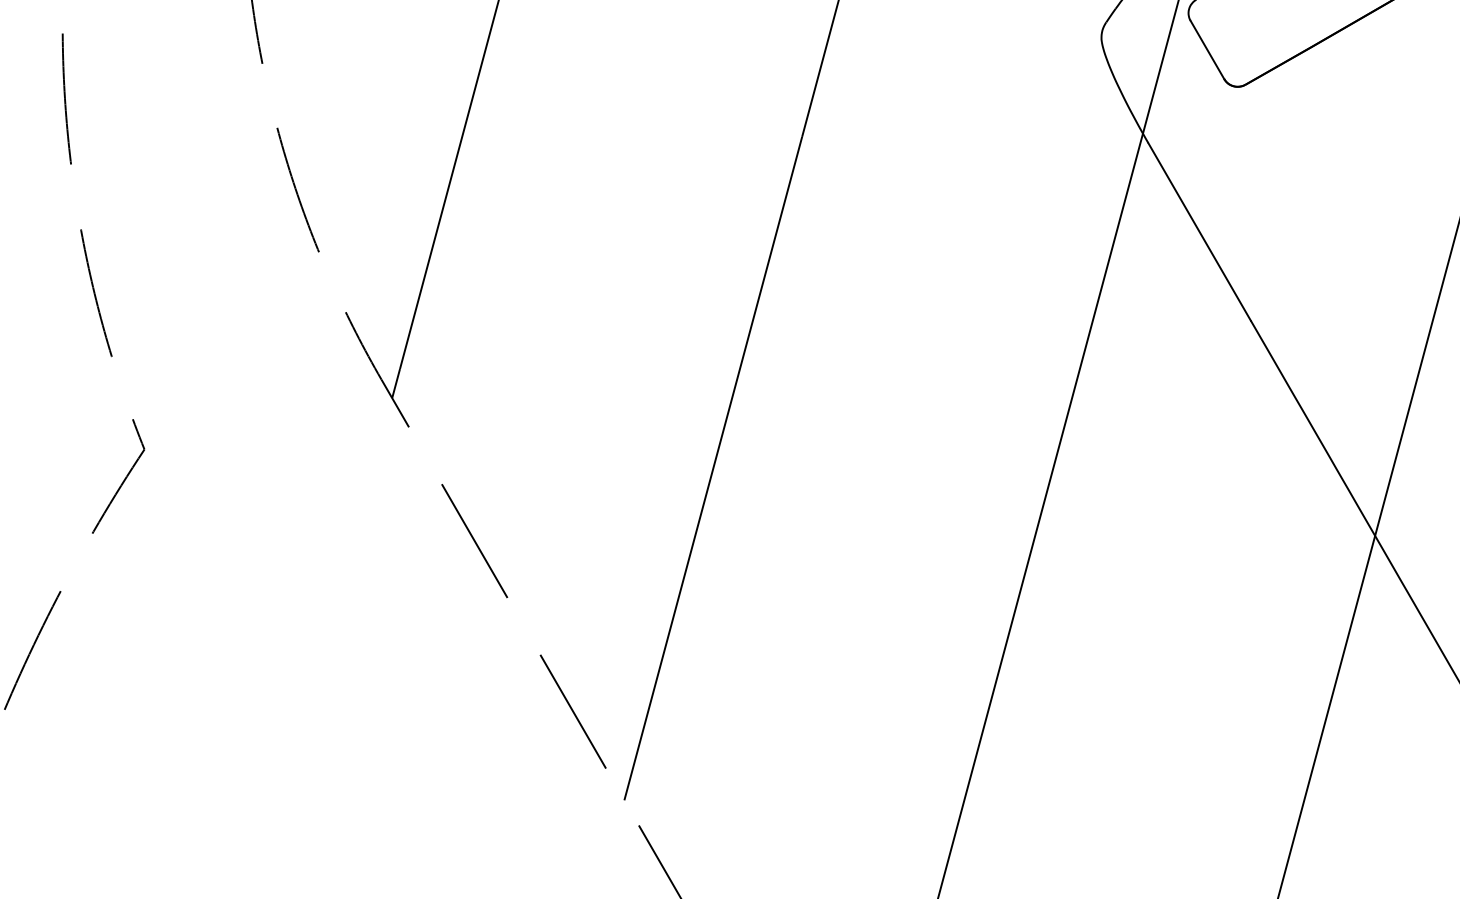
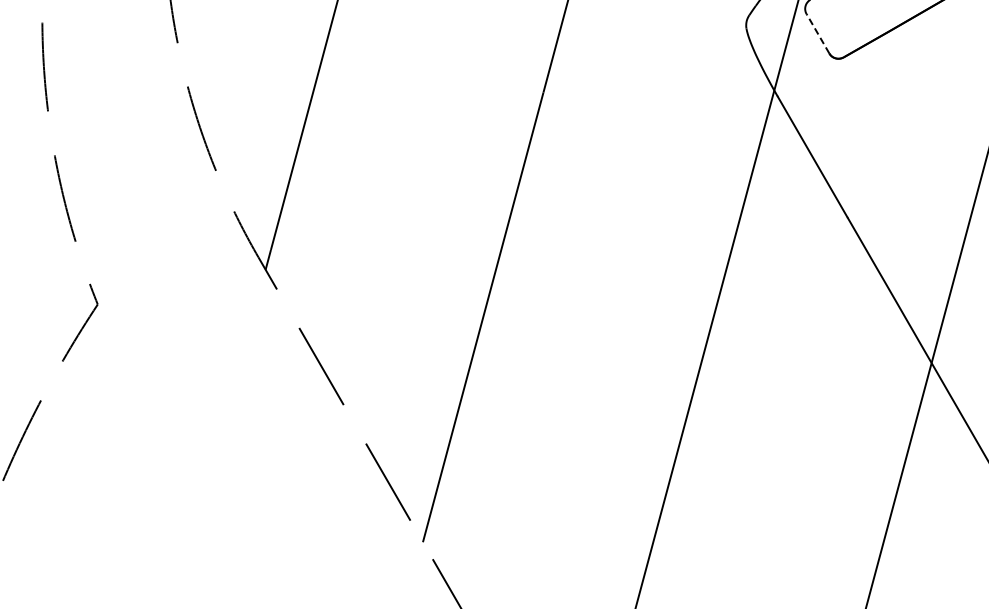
line: (1206, 49) -> (817, 33), solid -> dashed

